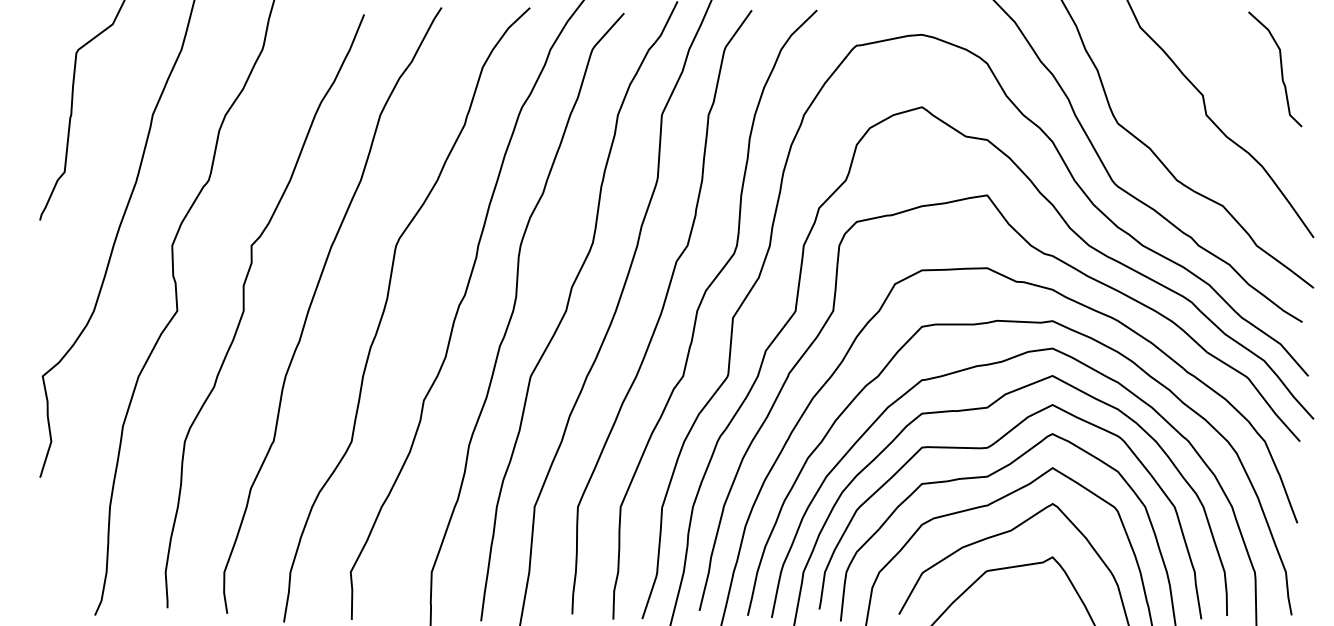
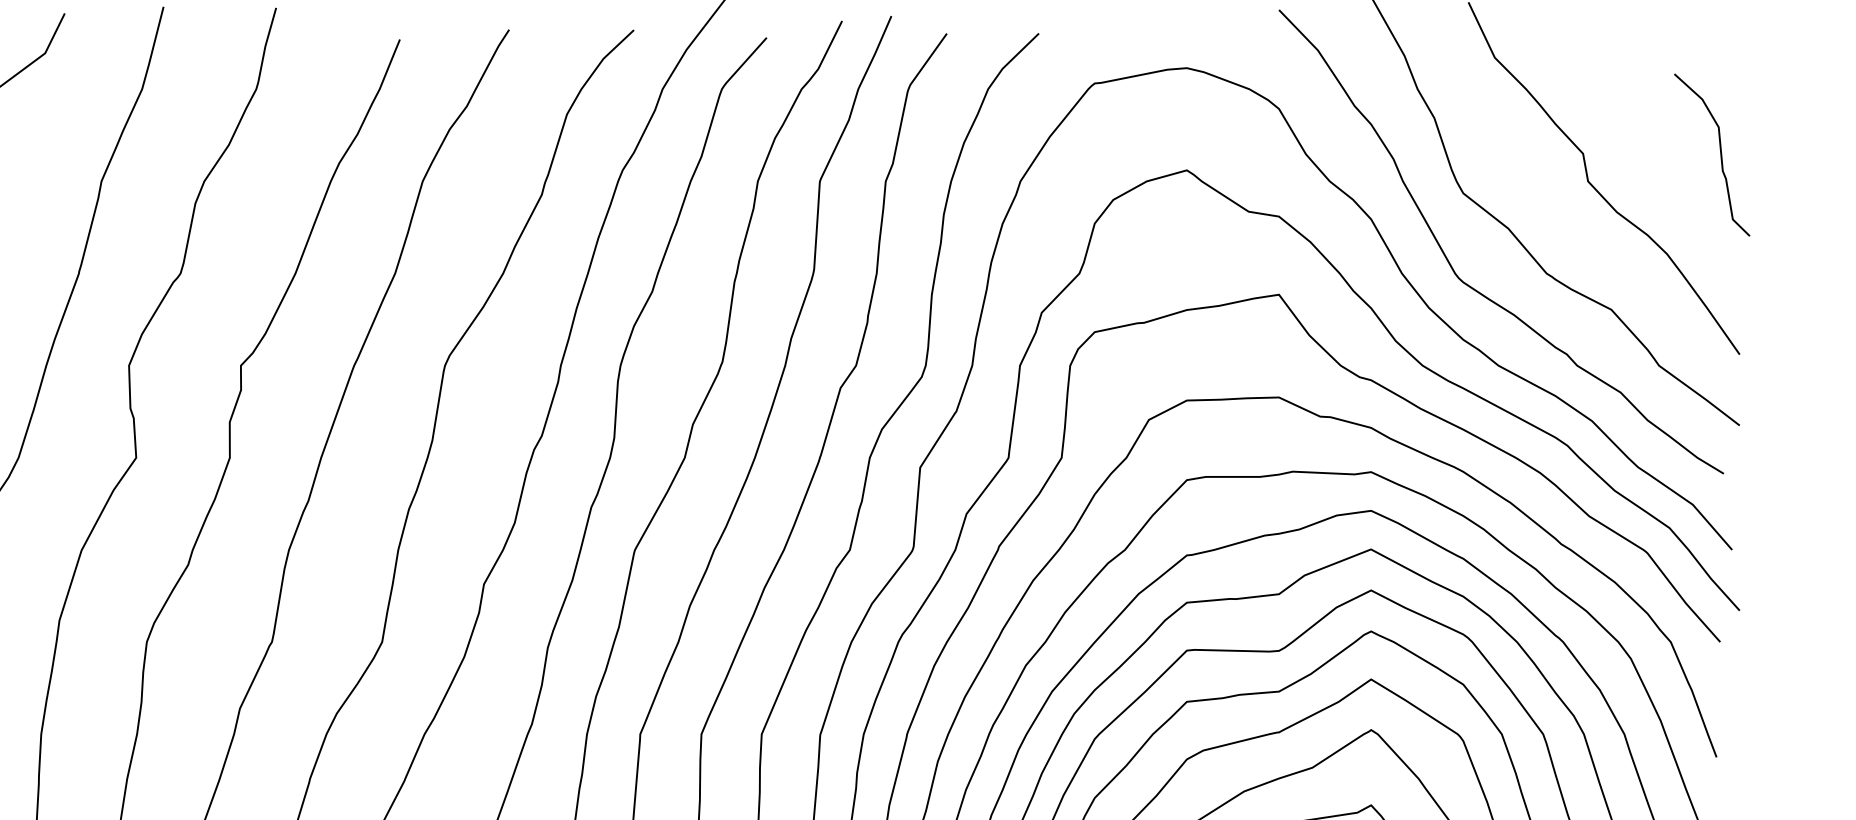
curve: (1280, 69) -> (1719, 155), moved

